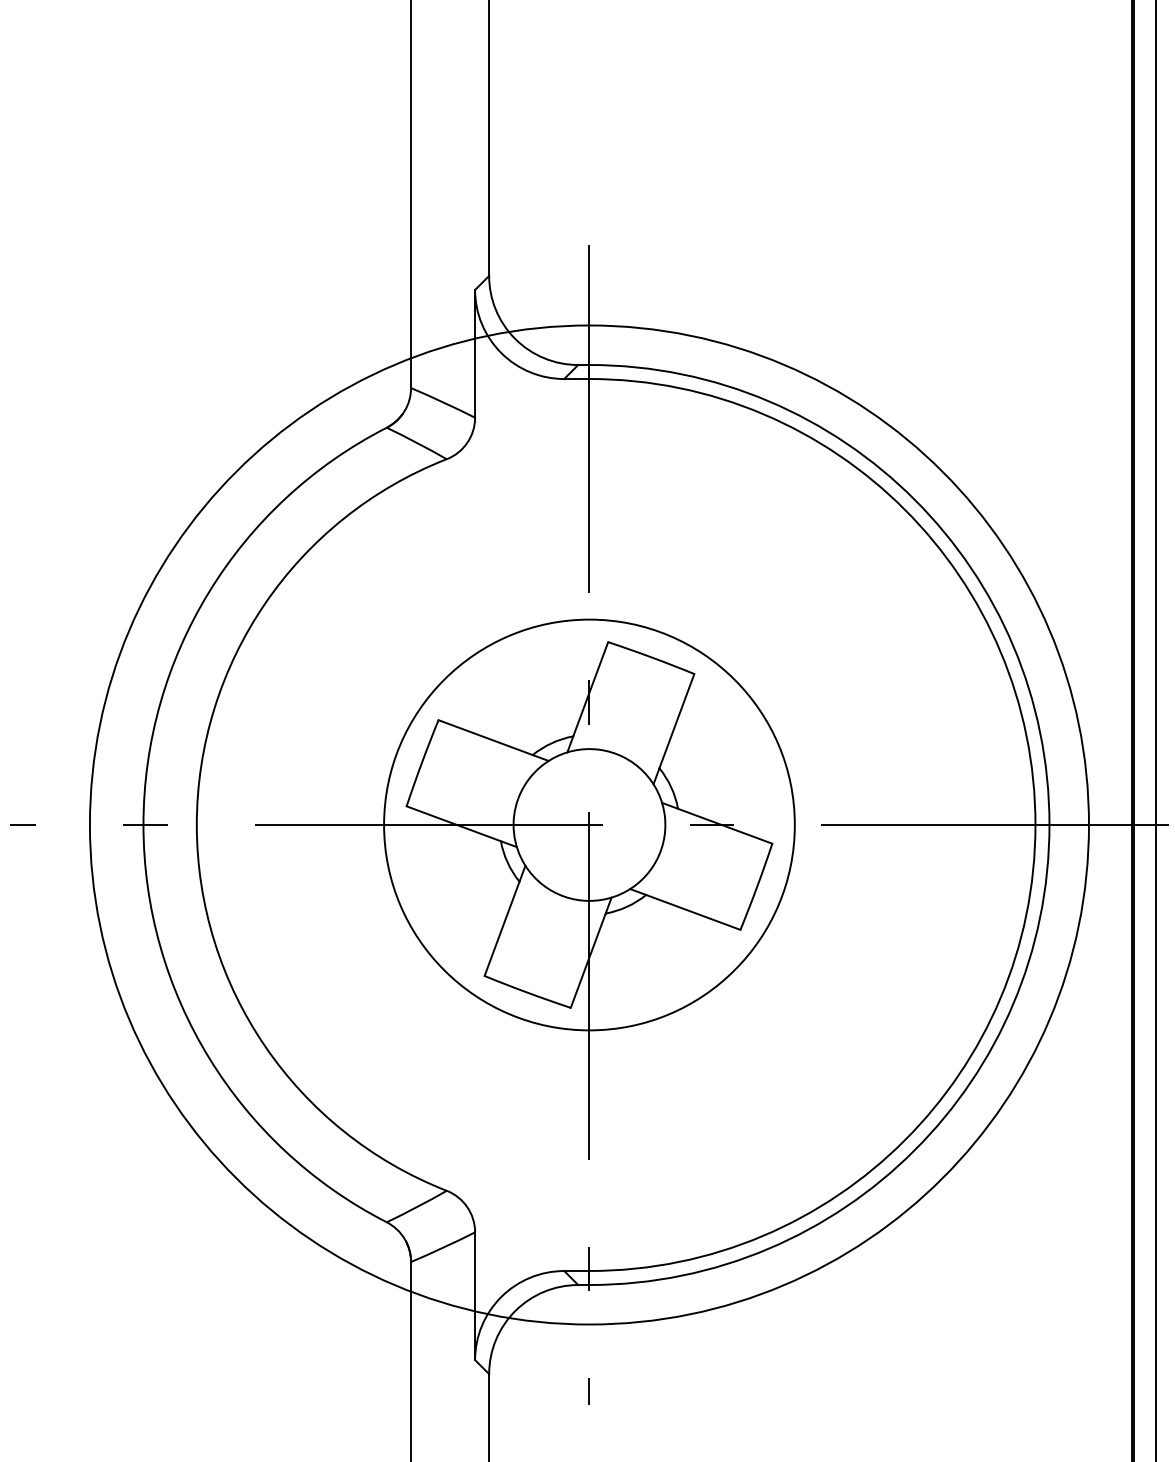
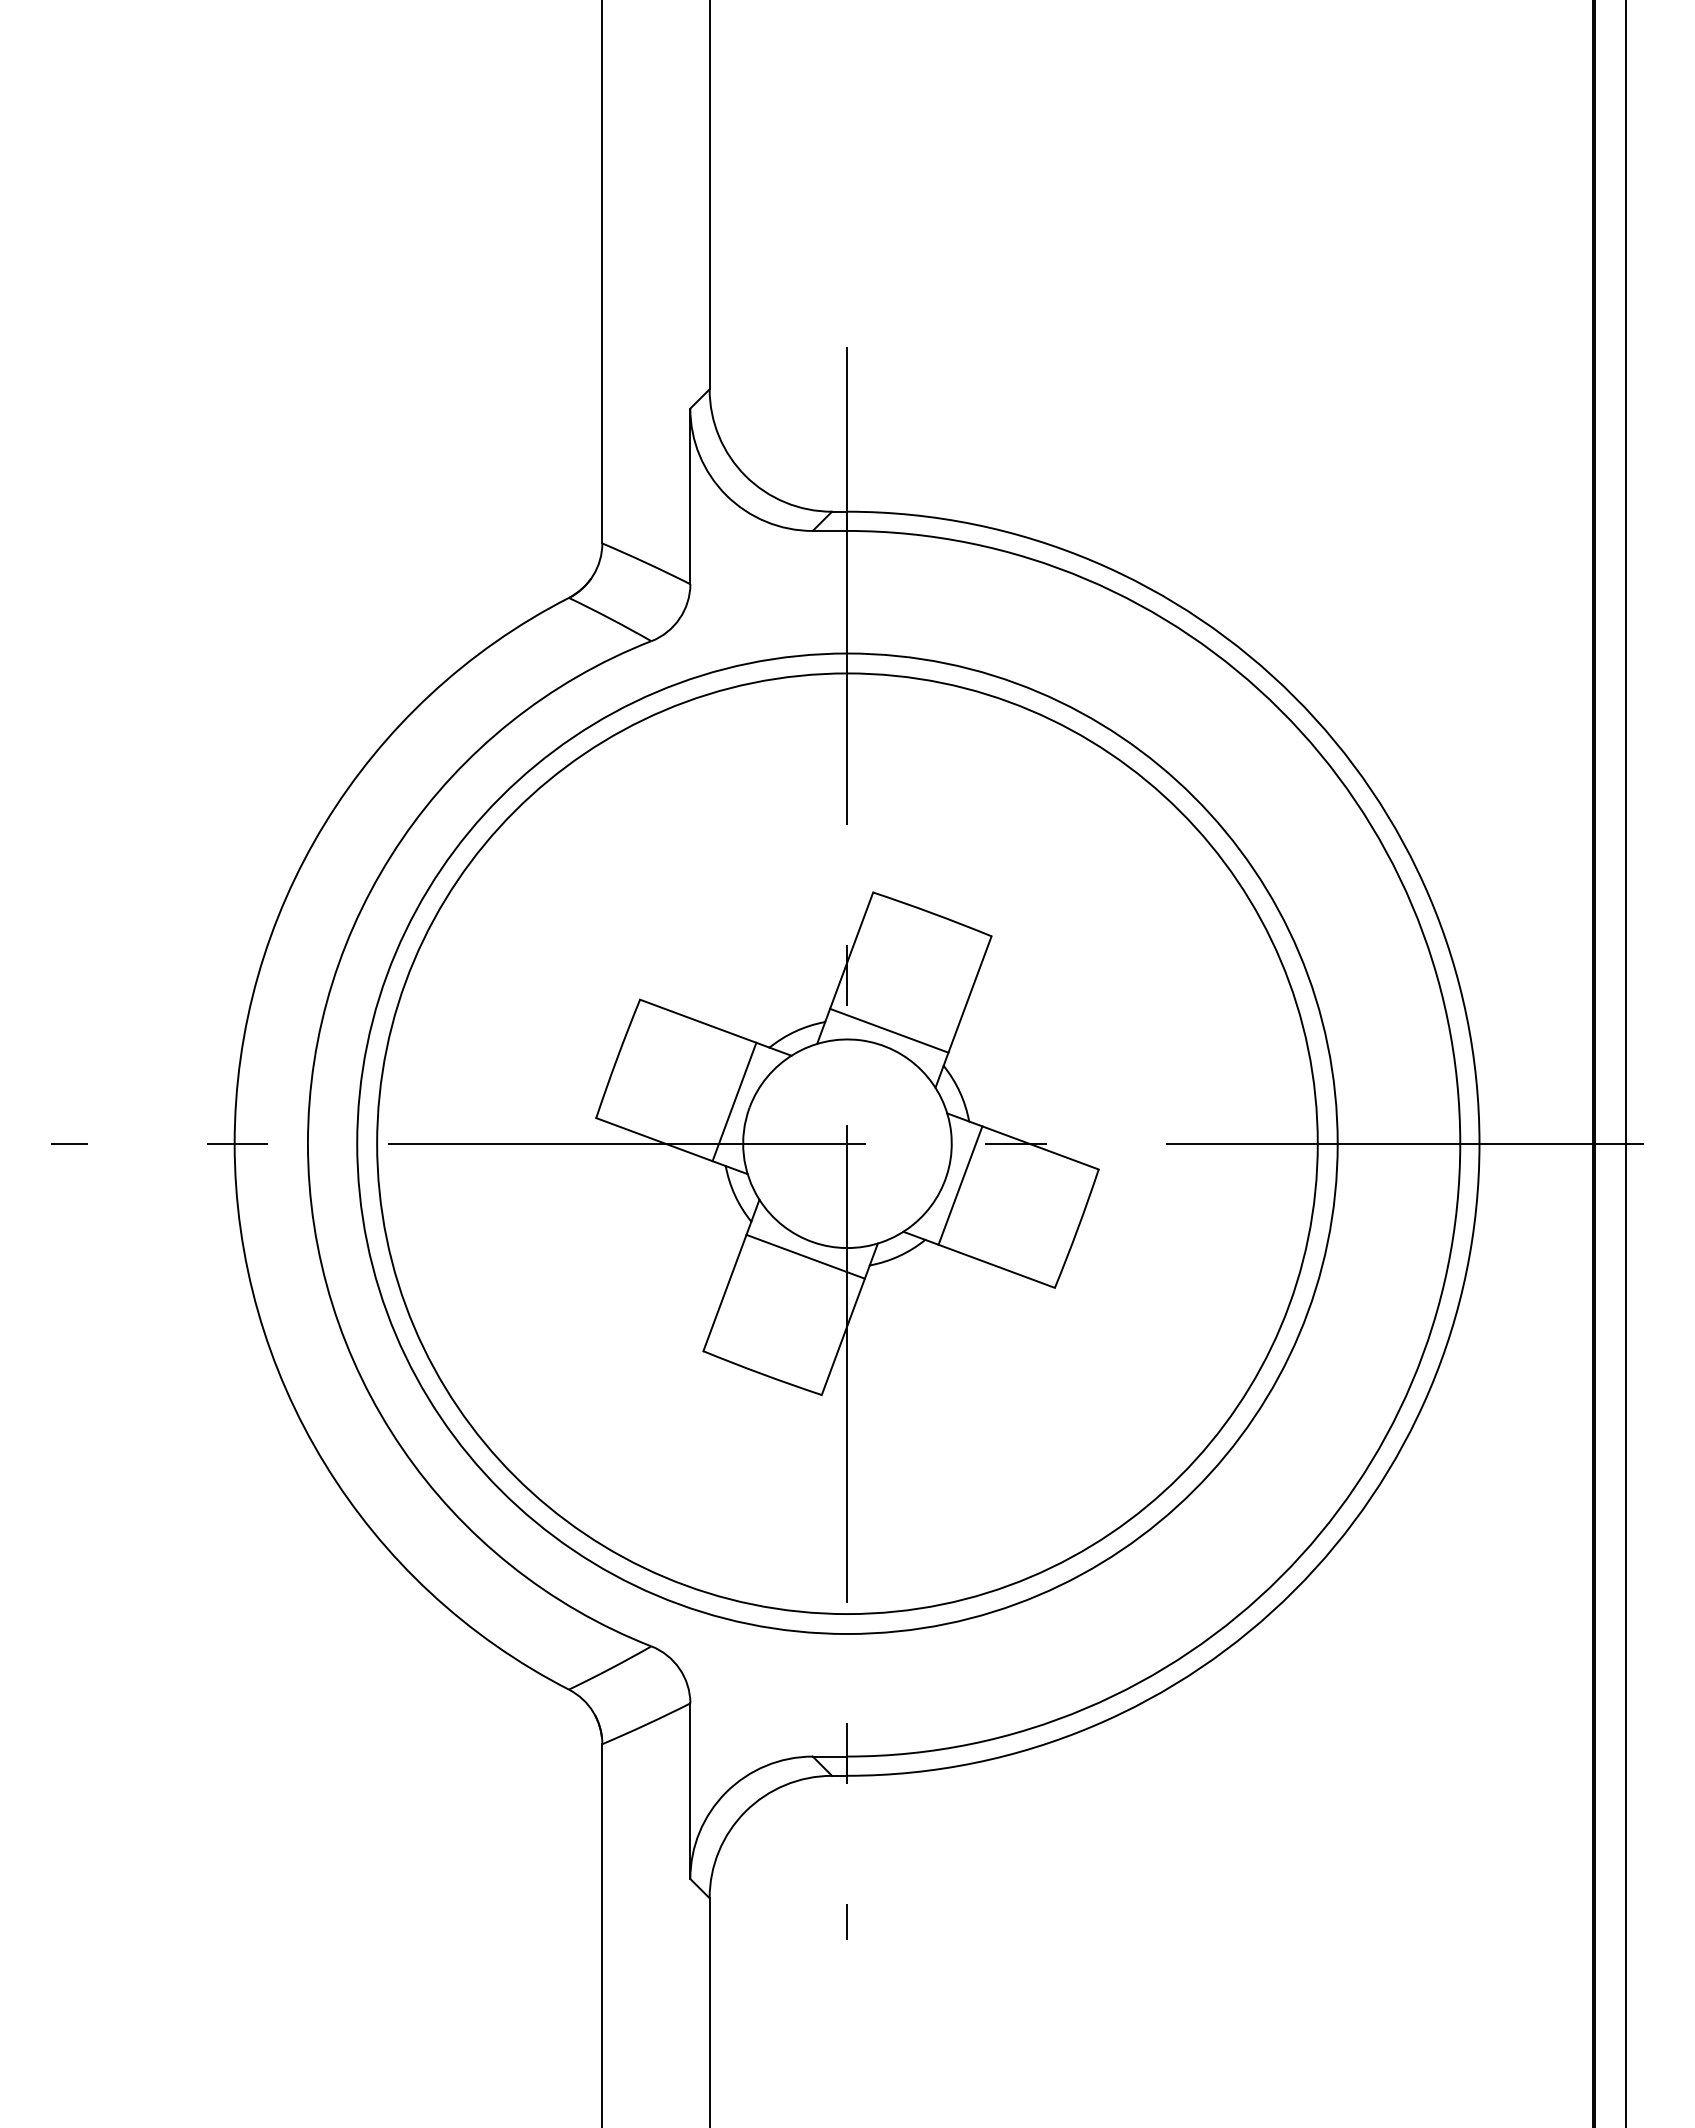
line: (620, 742) -> (889, 1030), added
line: (507, 794) -> (734, 1101), added
circle: (589, 824) -> (847, 1143), size x0.71
circle: (589, 824) -> (847, 1143), size x1.67
line: (671, 855) -> (960, 1185), added
line: (558, 907) -> (805, 1256), added

